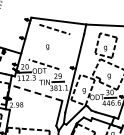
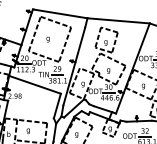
line: (33, 41) -> (34, 33), added
line: (64, 51) -> (64, 44), added
line: (35, 92) -> (34, 84), dashed -> solid

